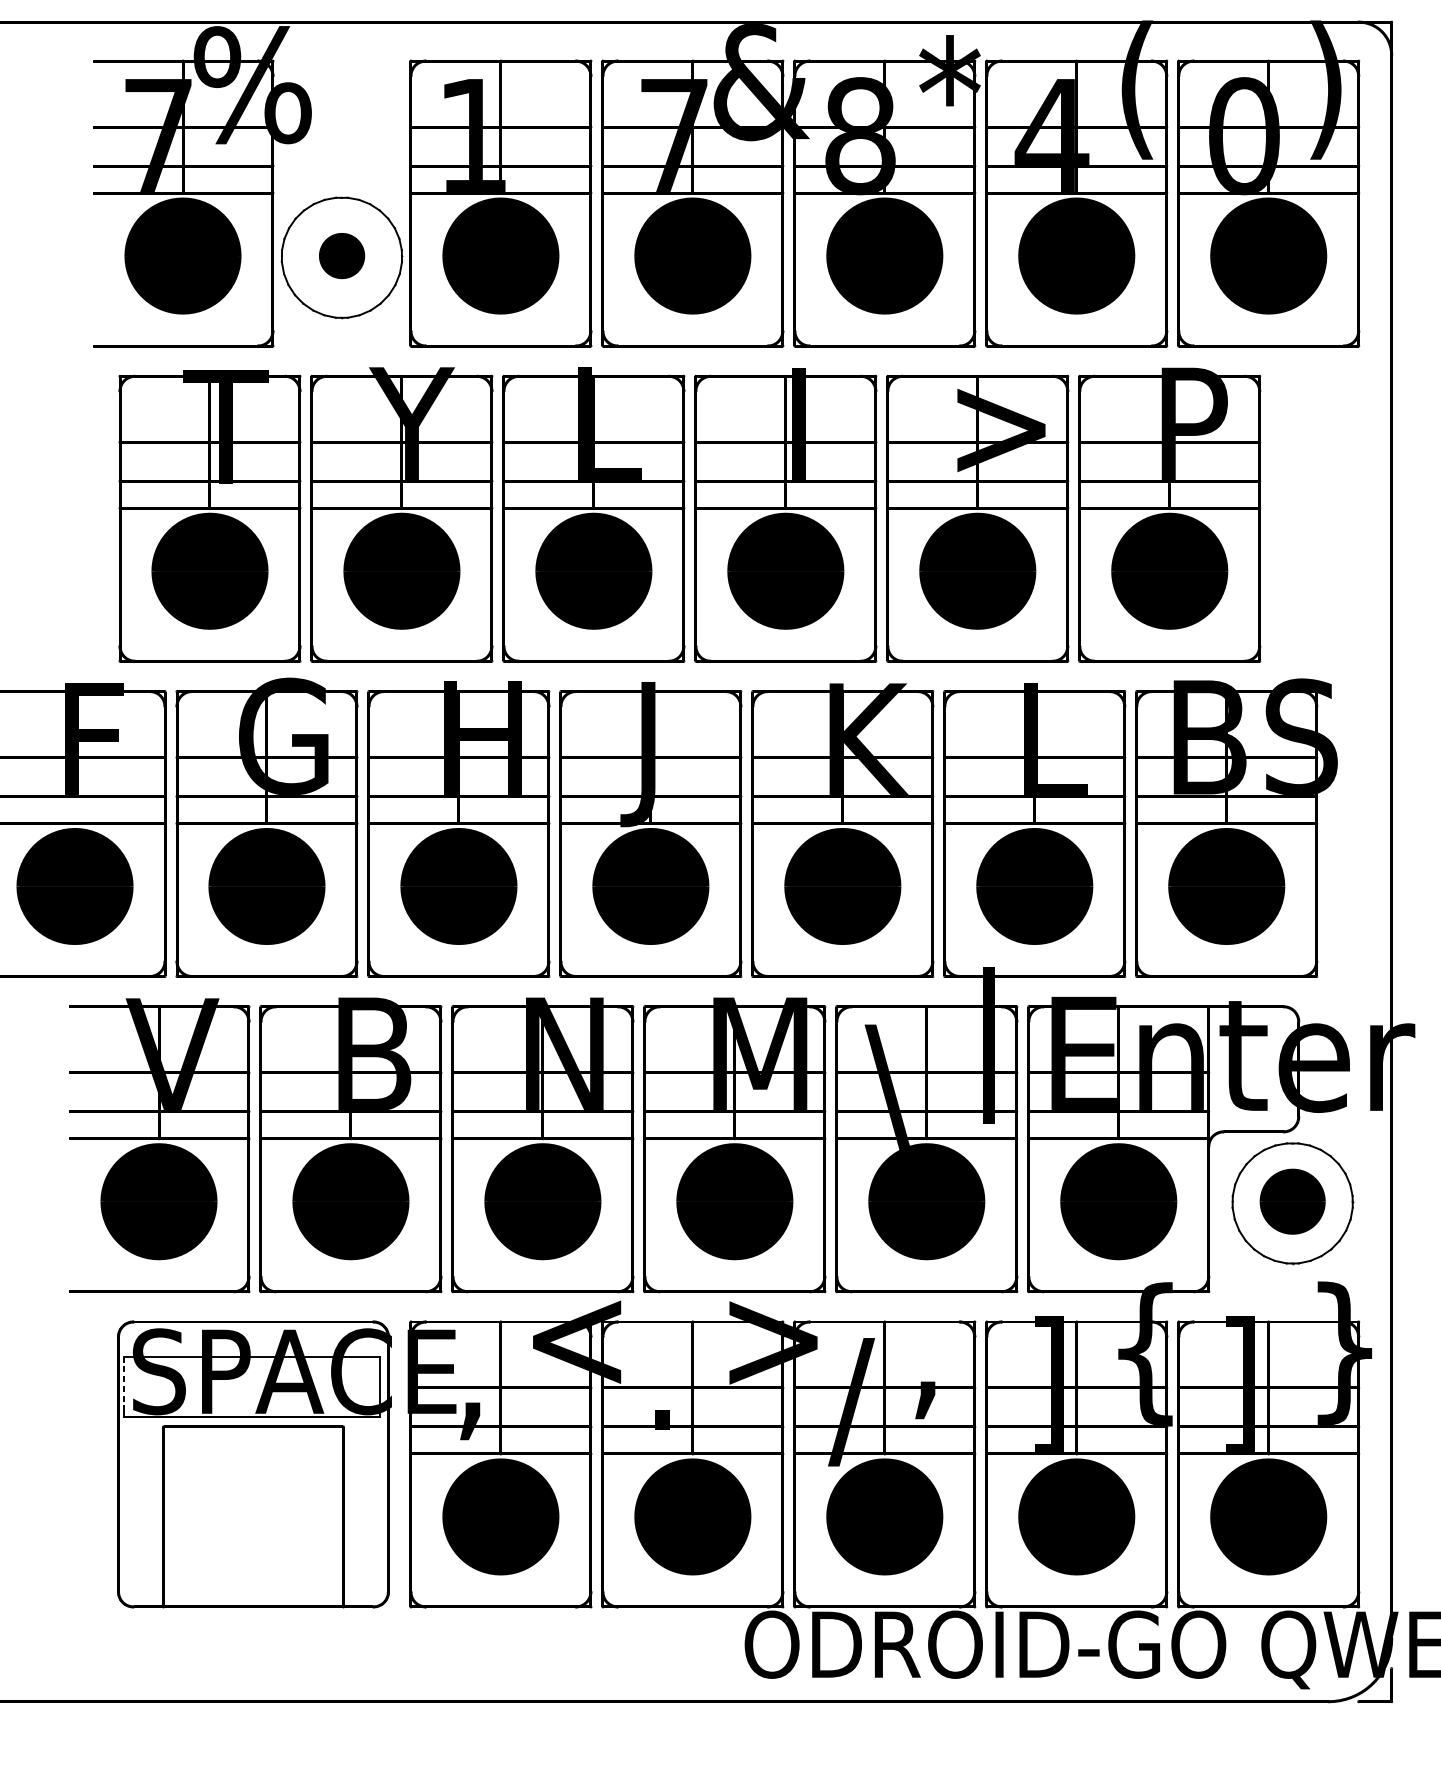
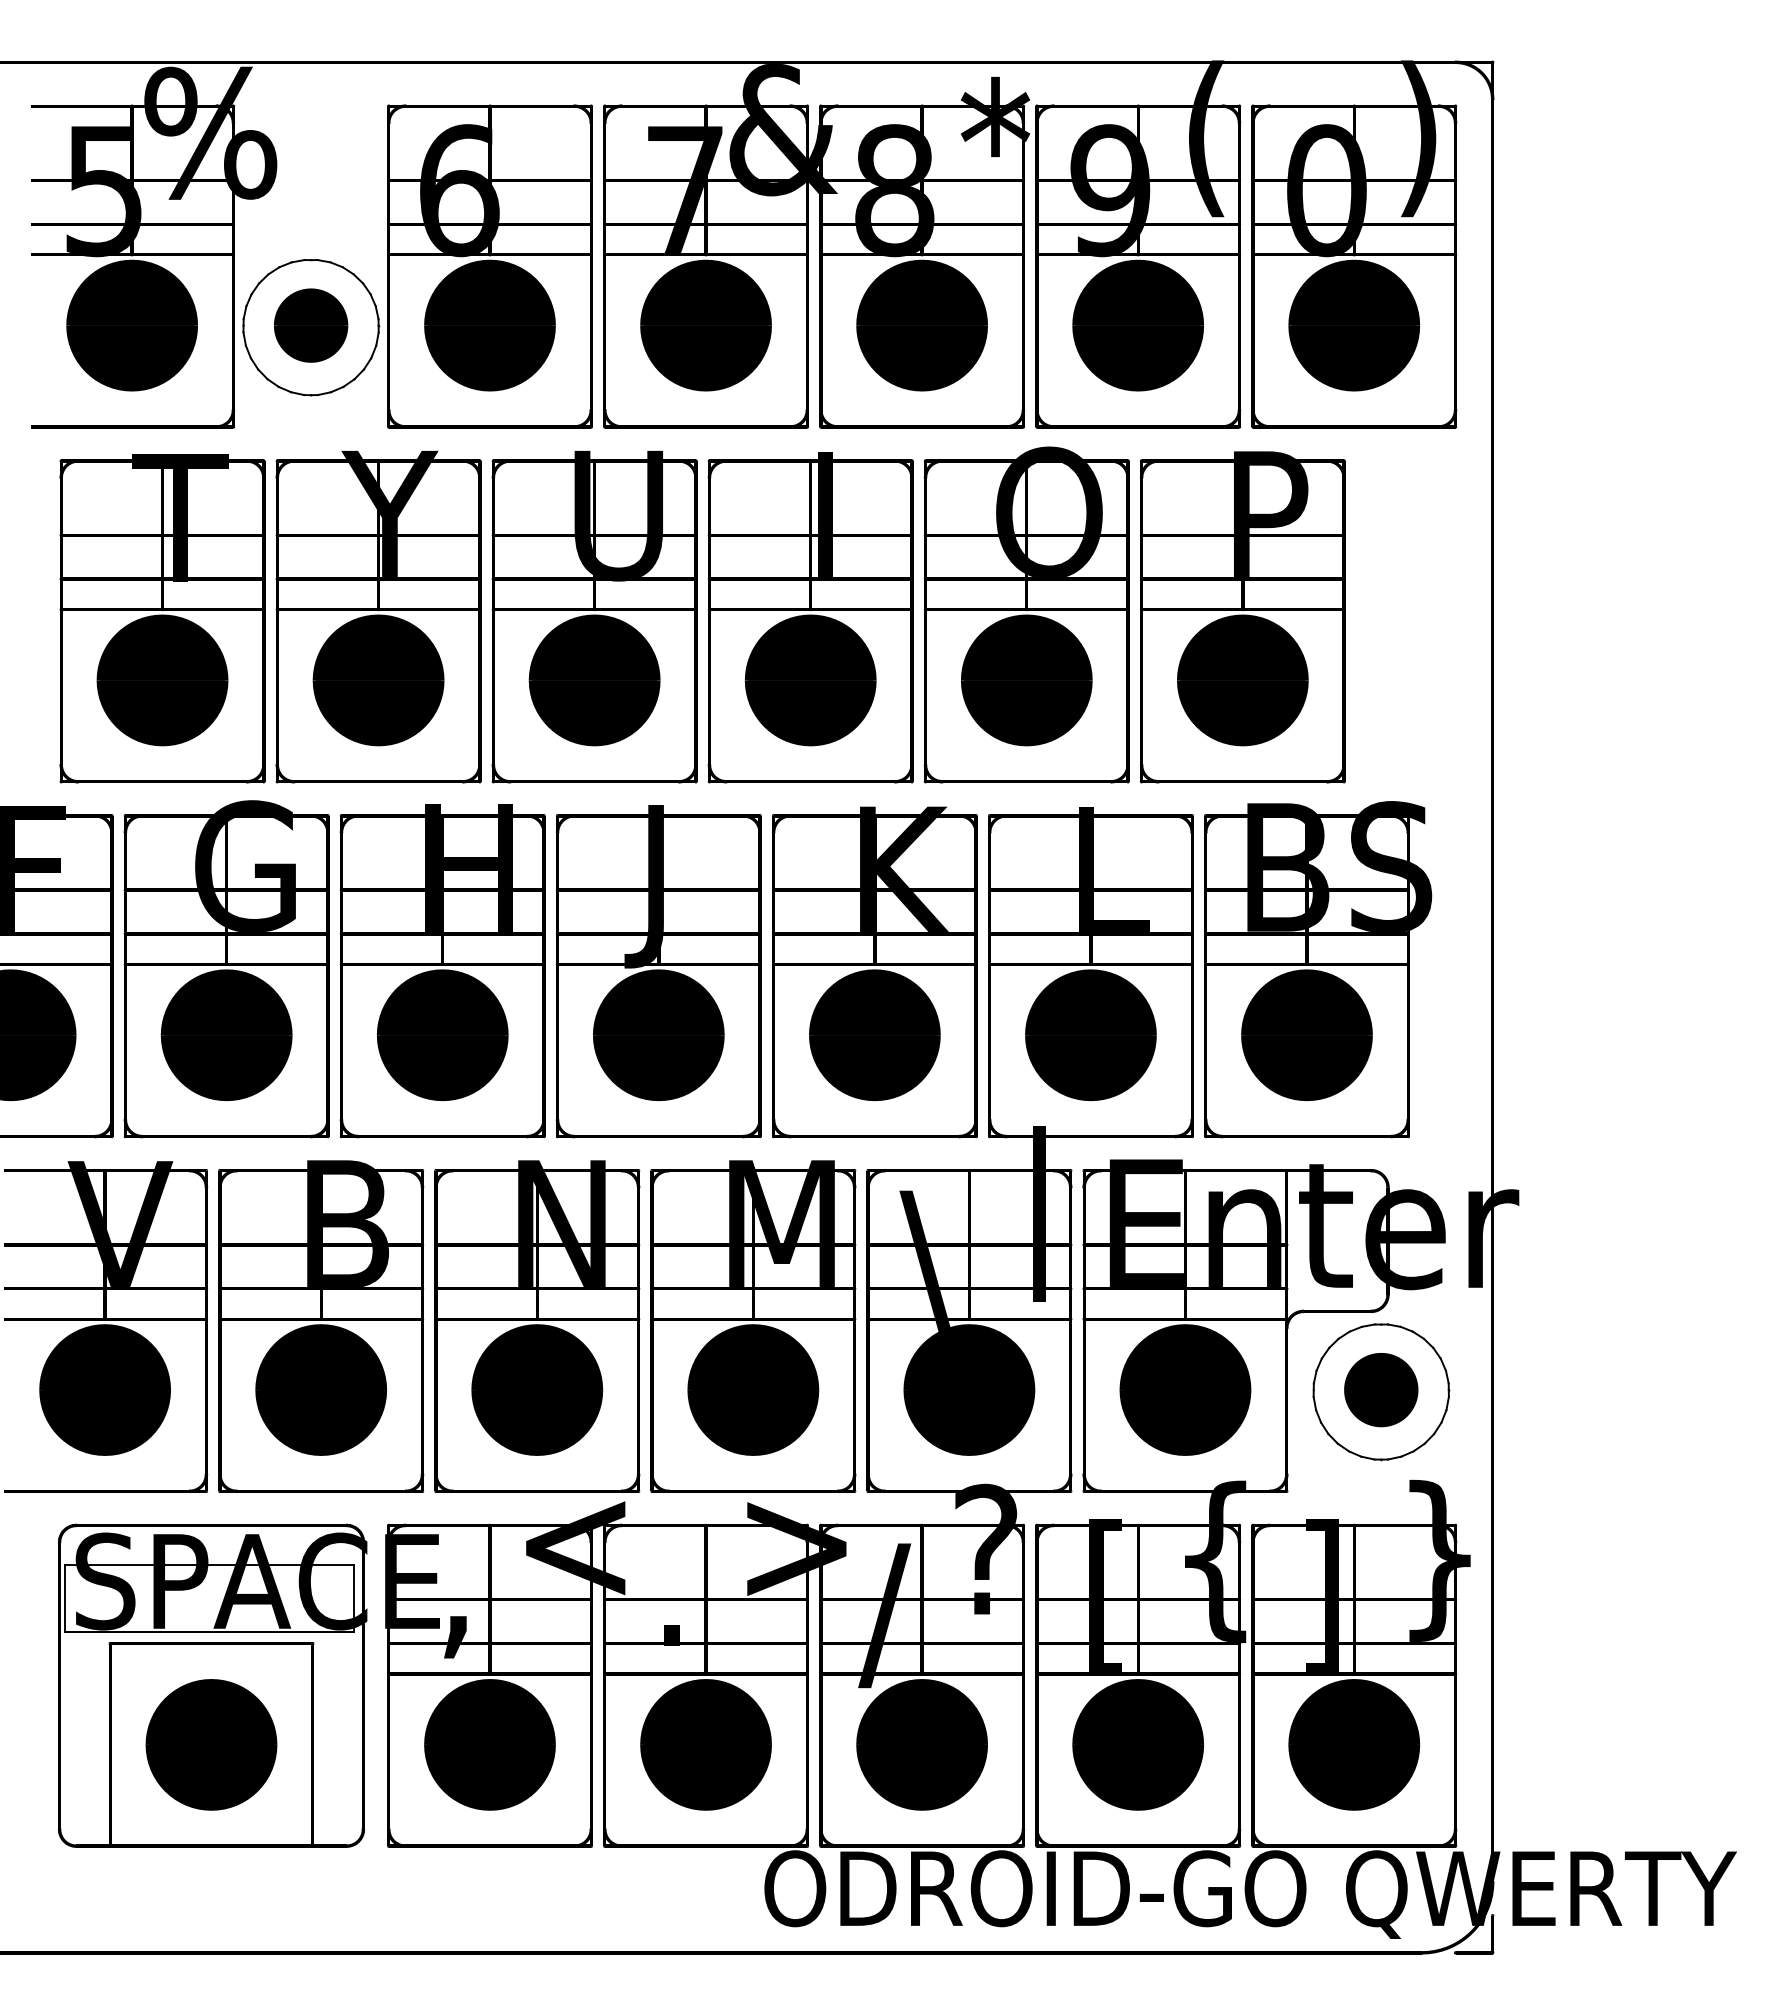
text: (157, 136) -> (103, 191), 7 -> 5
text: (473, 136) -> (459, 190), 1 -> 6
text: (1052, 136) -> (1110, 190), 4 -> 9
part: (342, 255) -> (311, 325), size x1.43
text: (997, 421) -> (1049, 511), > -> O
text: (615, 424) -> (618, 515), L -> U
text: (941, 1351) -> (986, 1558), , -> ?
line: (123, 1384) -> (65, 1595), dashed -> solid
text: (1048, 1384) -> (1106, 1595), ] -> [
part: (253, 1516) -> (211, 1744), added

